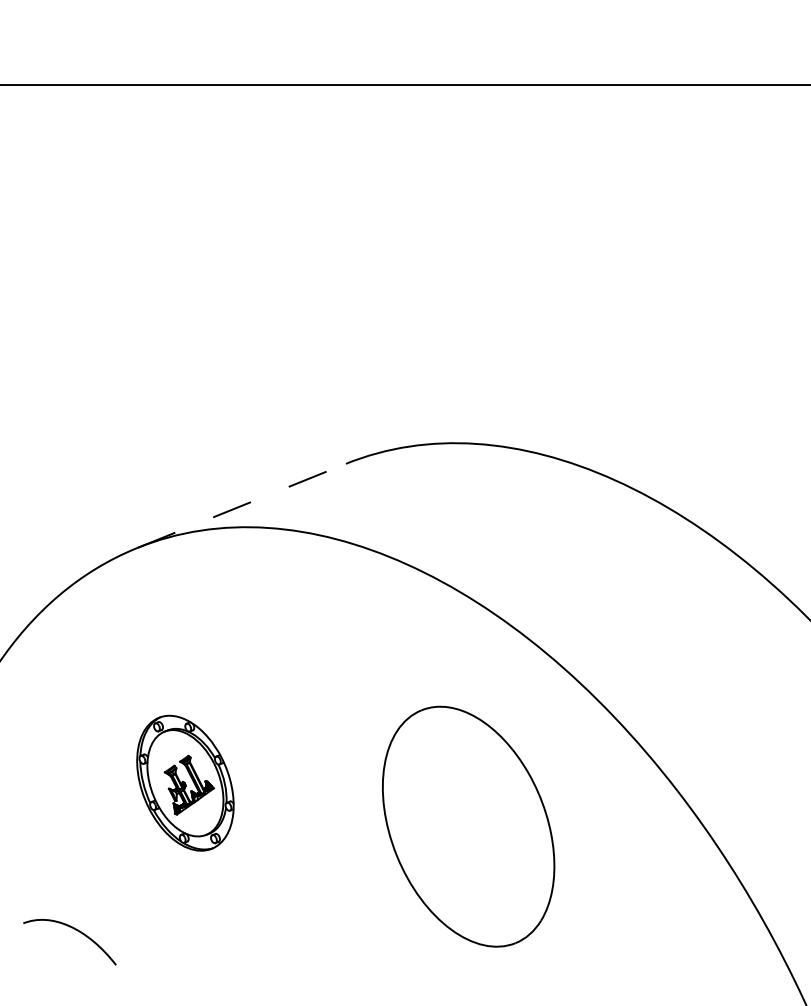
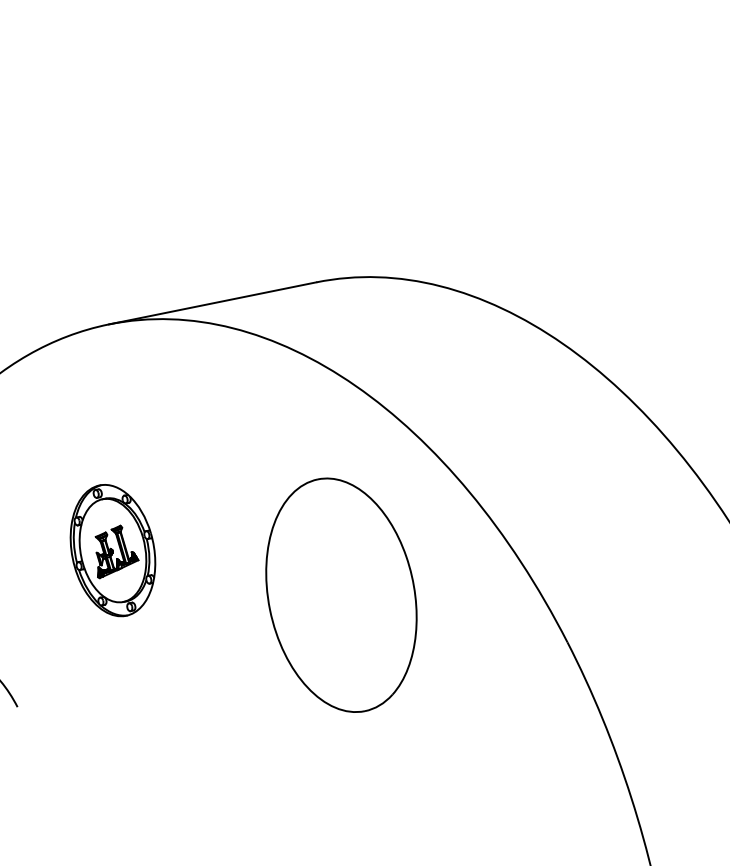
line: (242, 505) -> (213, 303), dashed -> solid
part: (468, 826) -> (341, 595), moved

